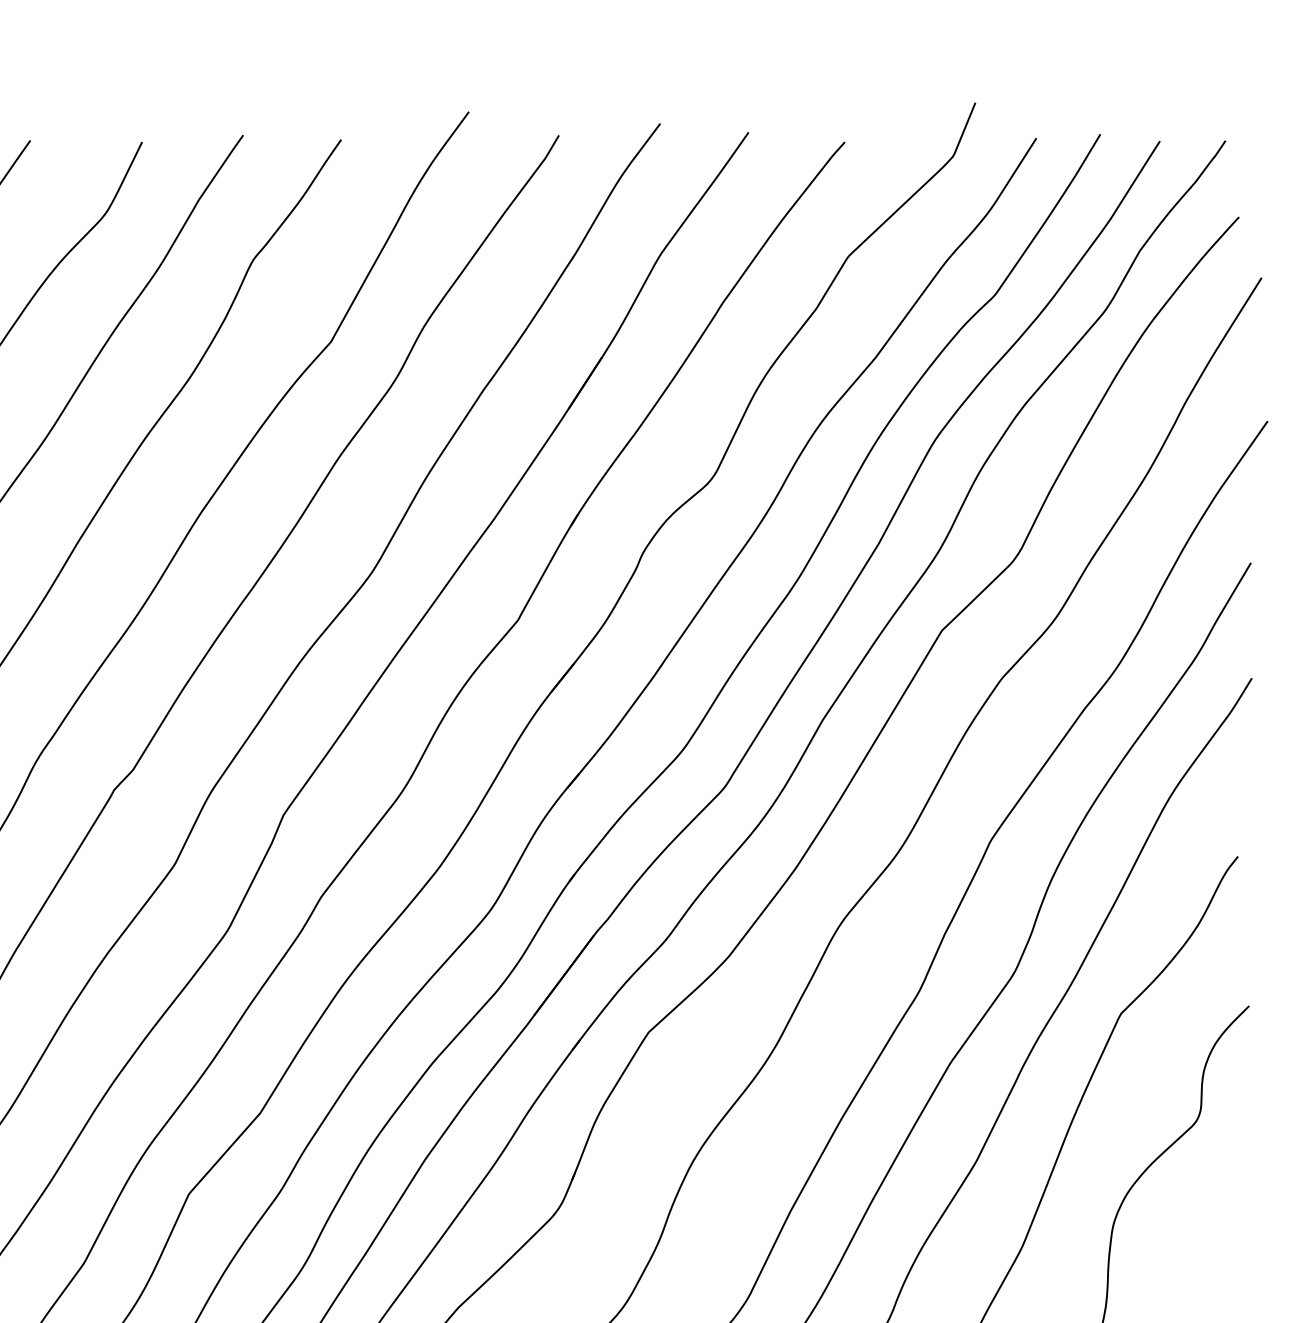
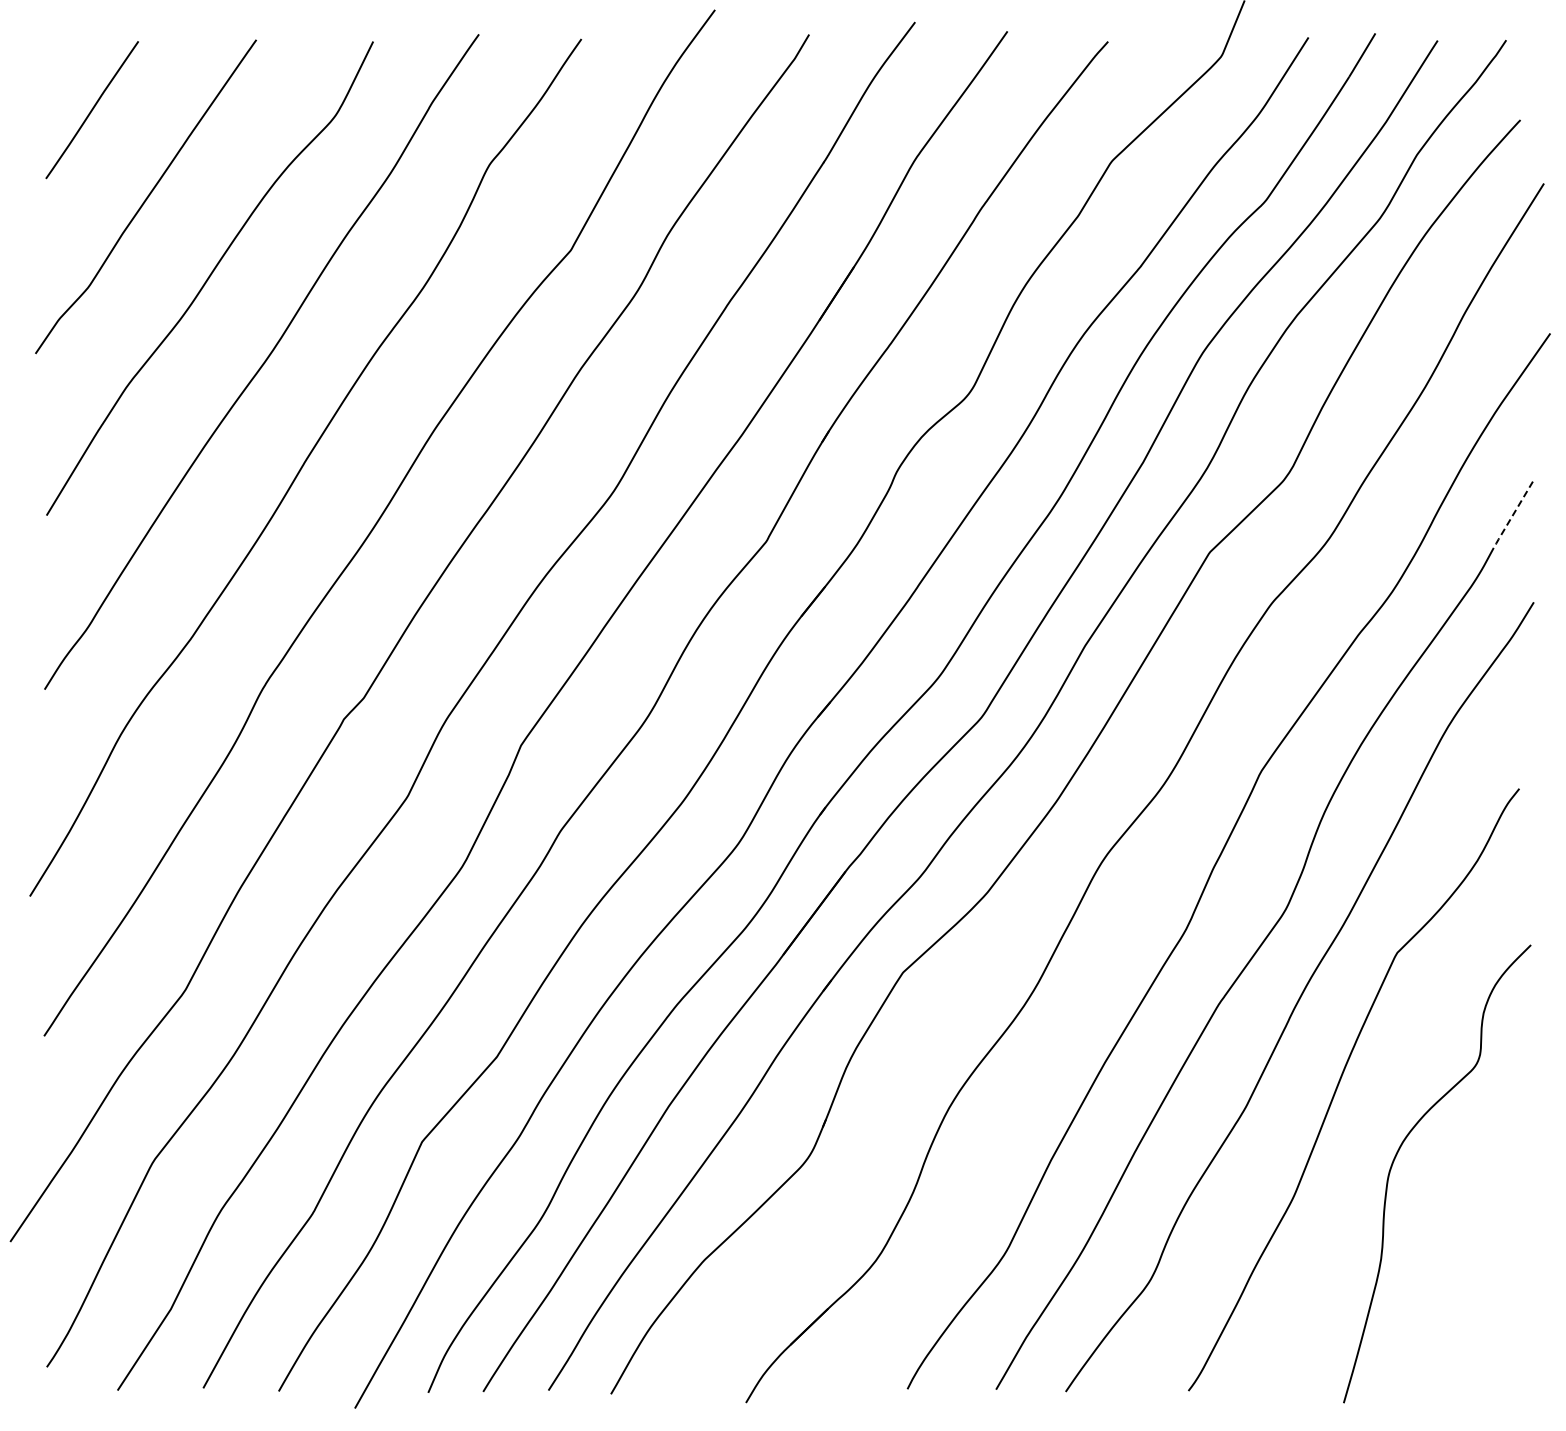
line: (1231, 595) -> (1512, 515), solid -> dashed

